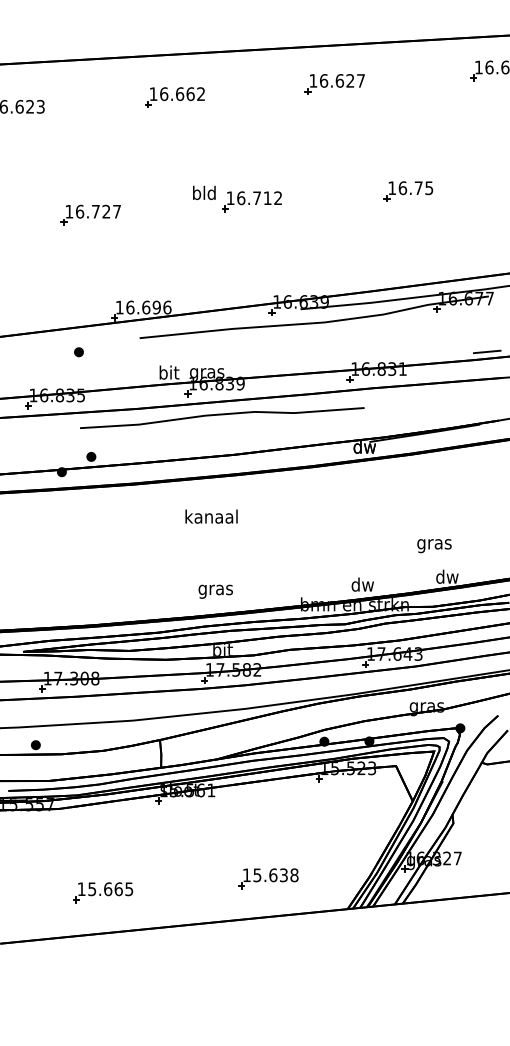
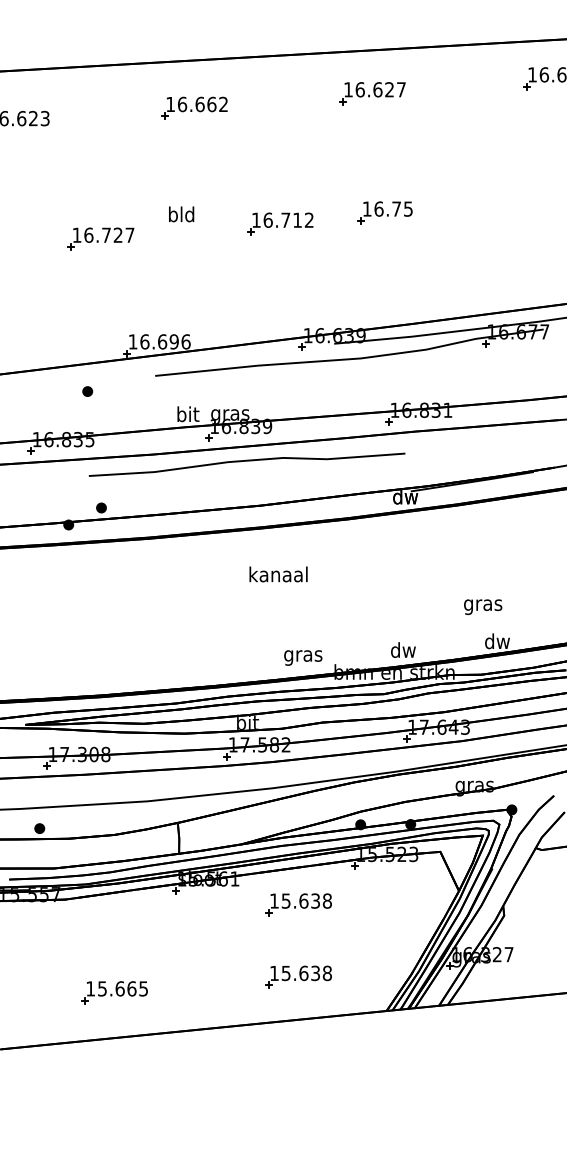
part: (408, 191) -> (385, 212), moved
text: (204, 192) -> (181, 213), moved
line: (486, 351) -> (540, 390), removed
text: (211, 516) -> (278, 574), moved
text: (215, 591) -> (302, 657), moved
part: (268, 813) -> (298, 904), added

